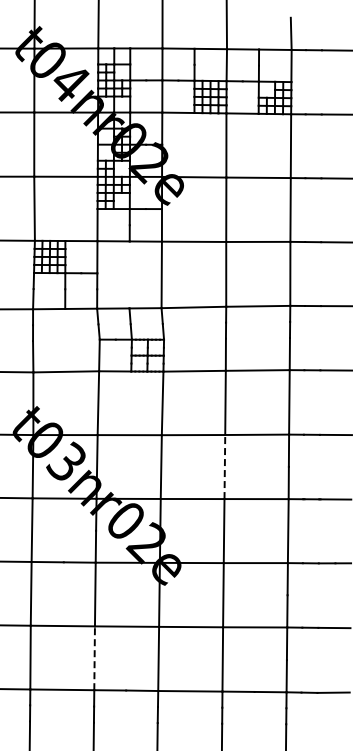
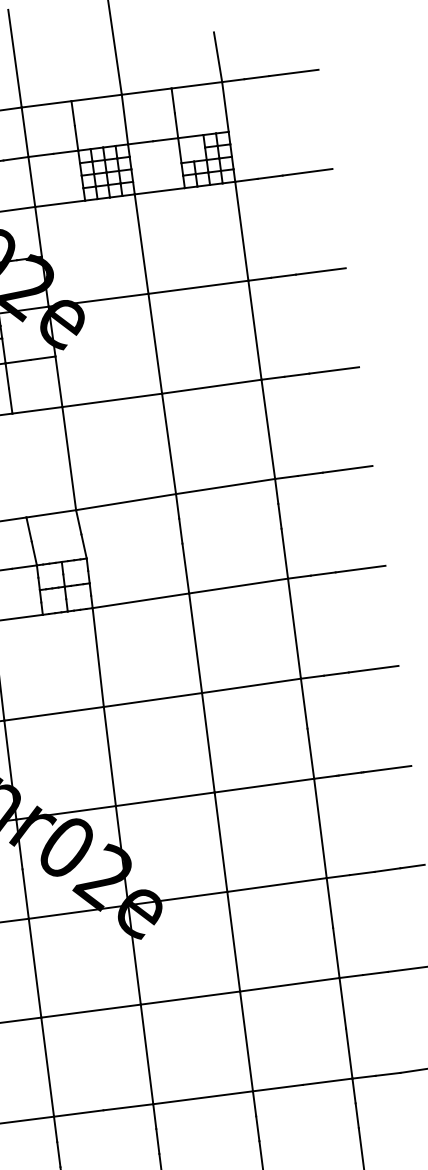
line: (224, 466) -> (207, 742), dashed -> solid
line: (94, 658) -> (47, 1067), dashed -> solid

